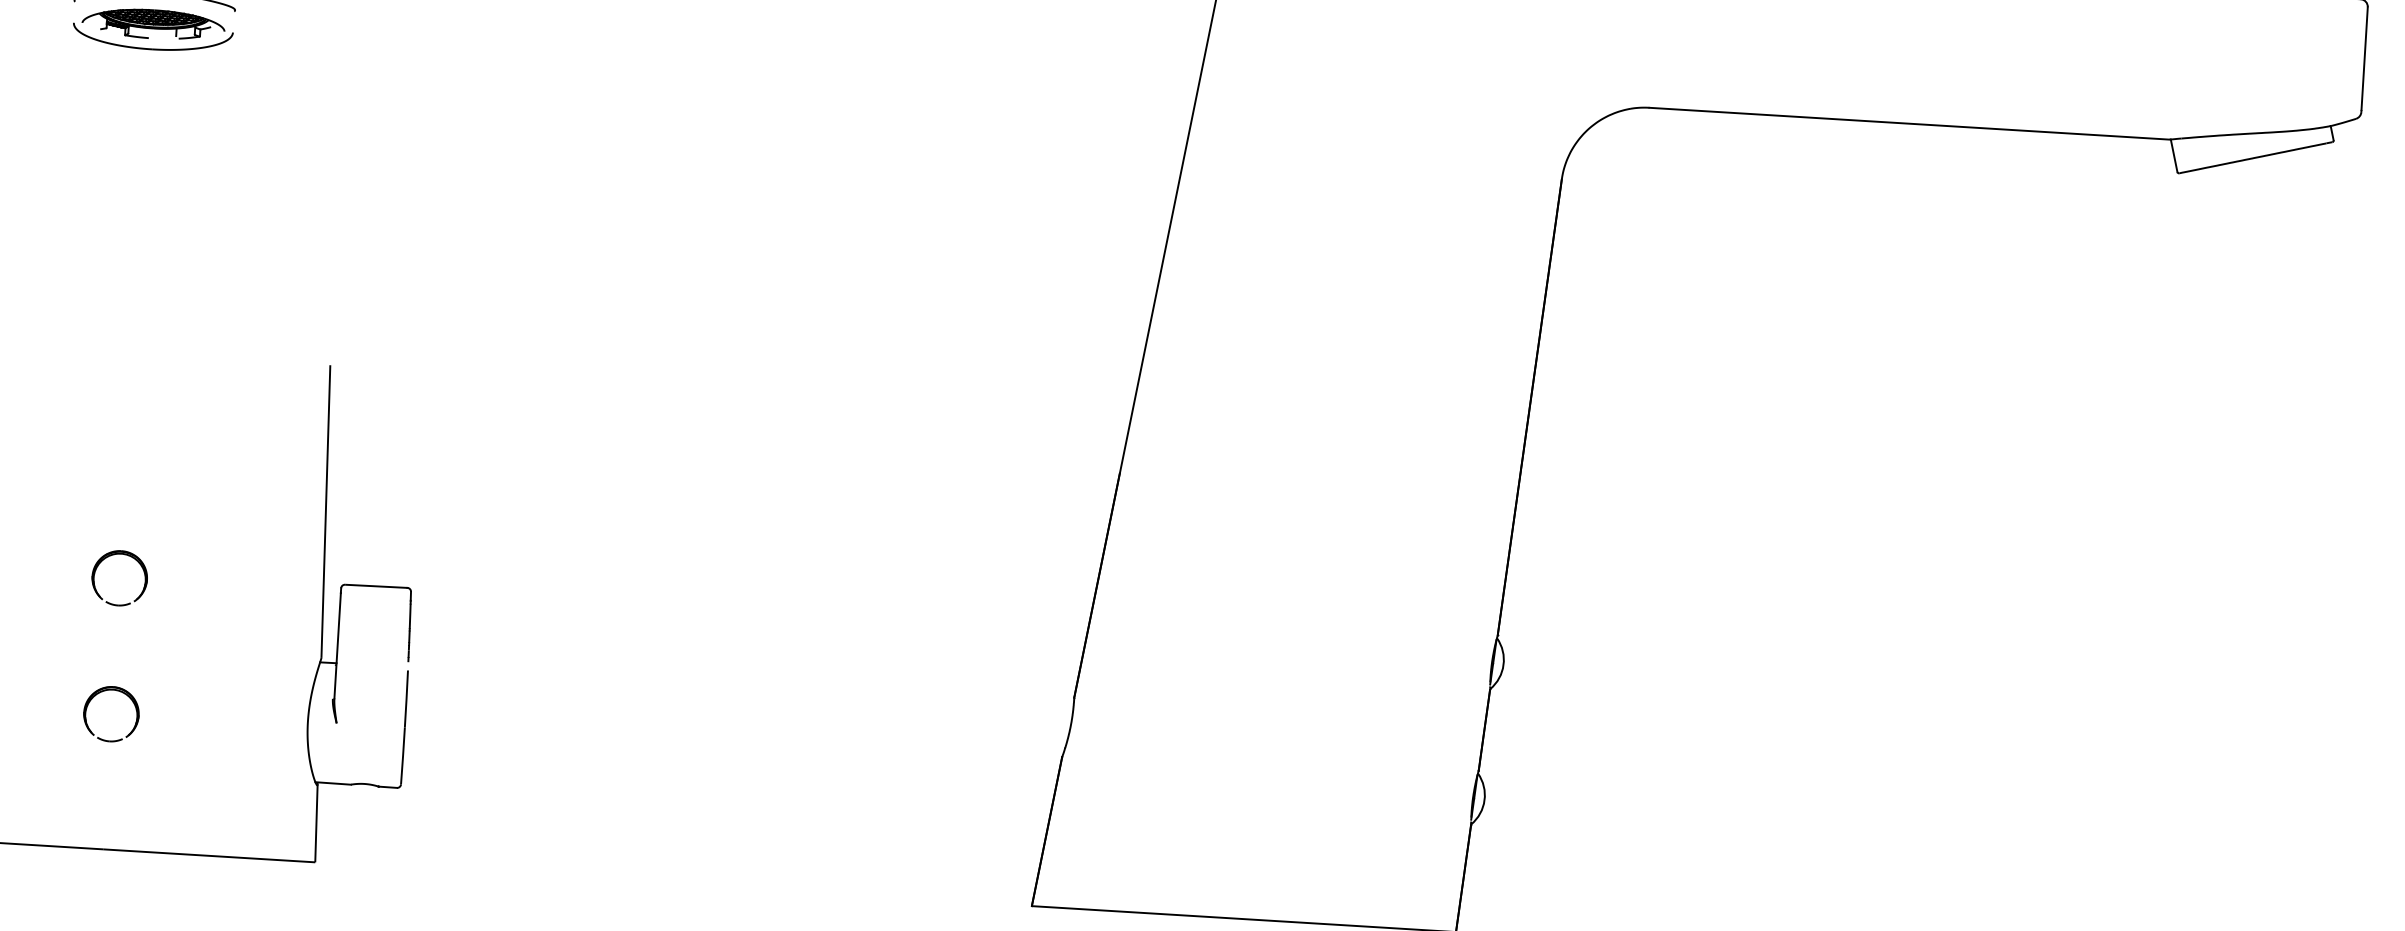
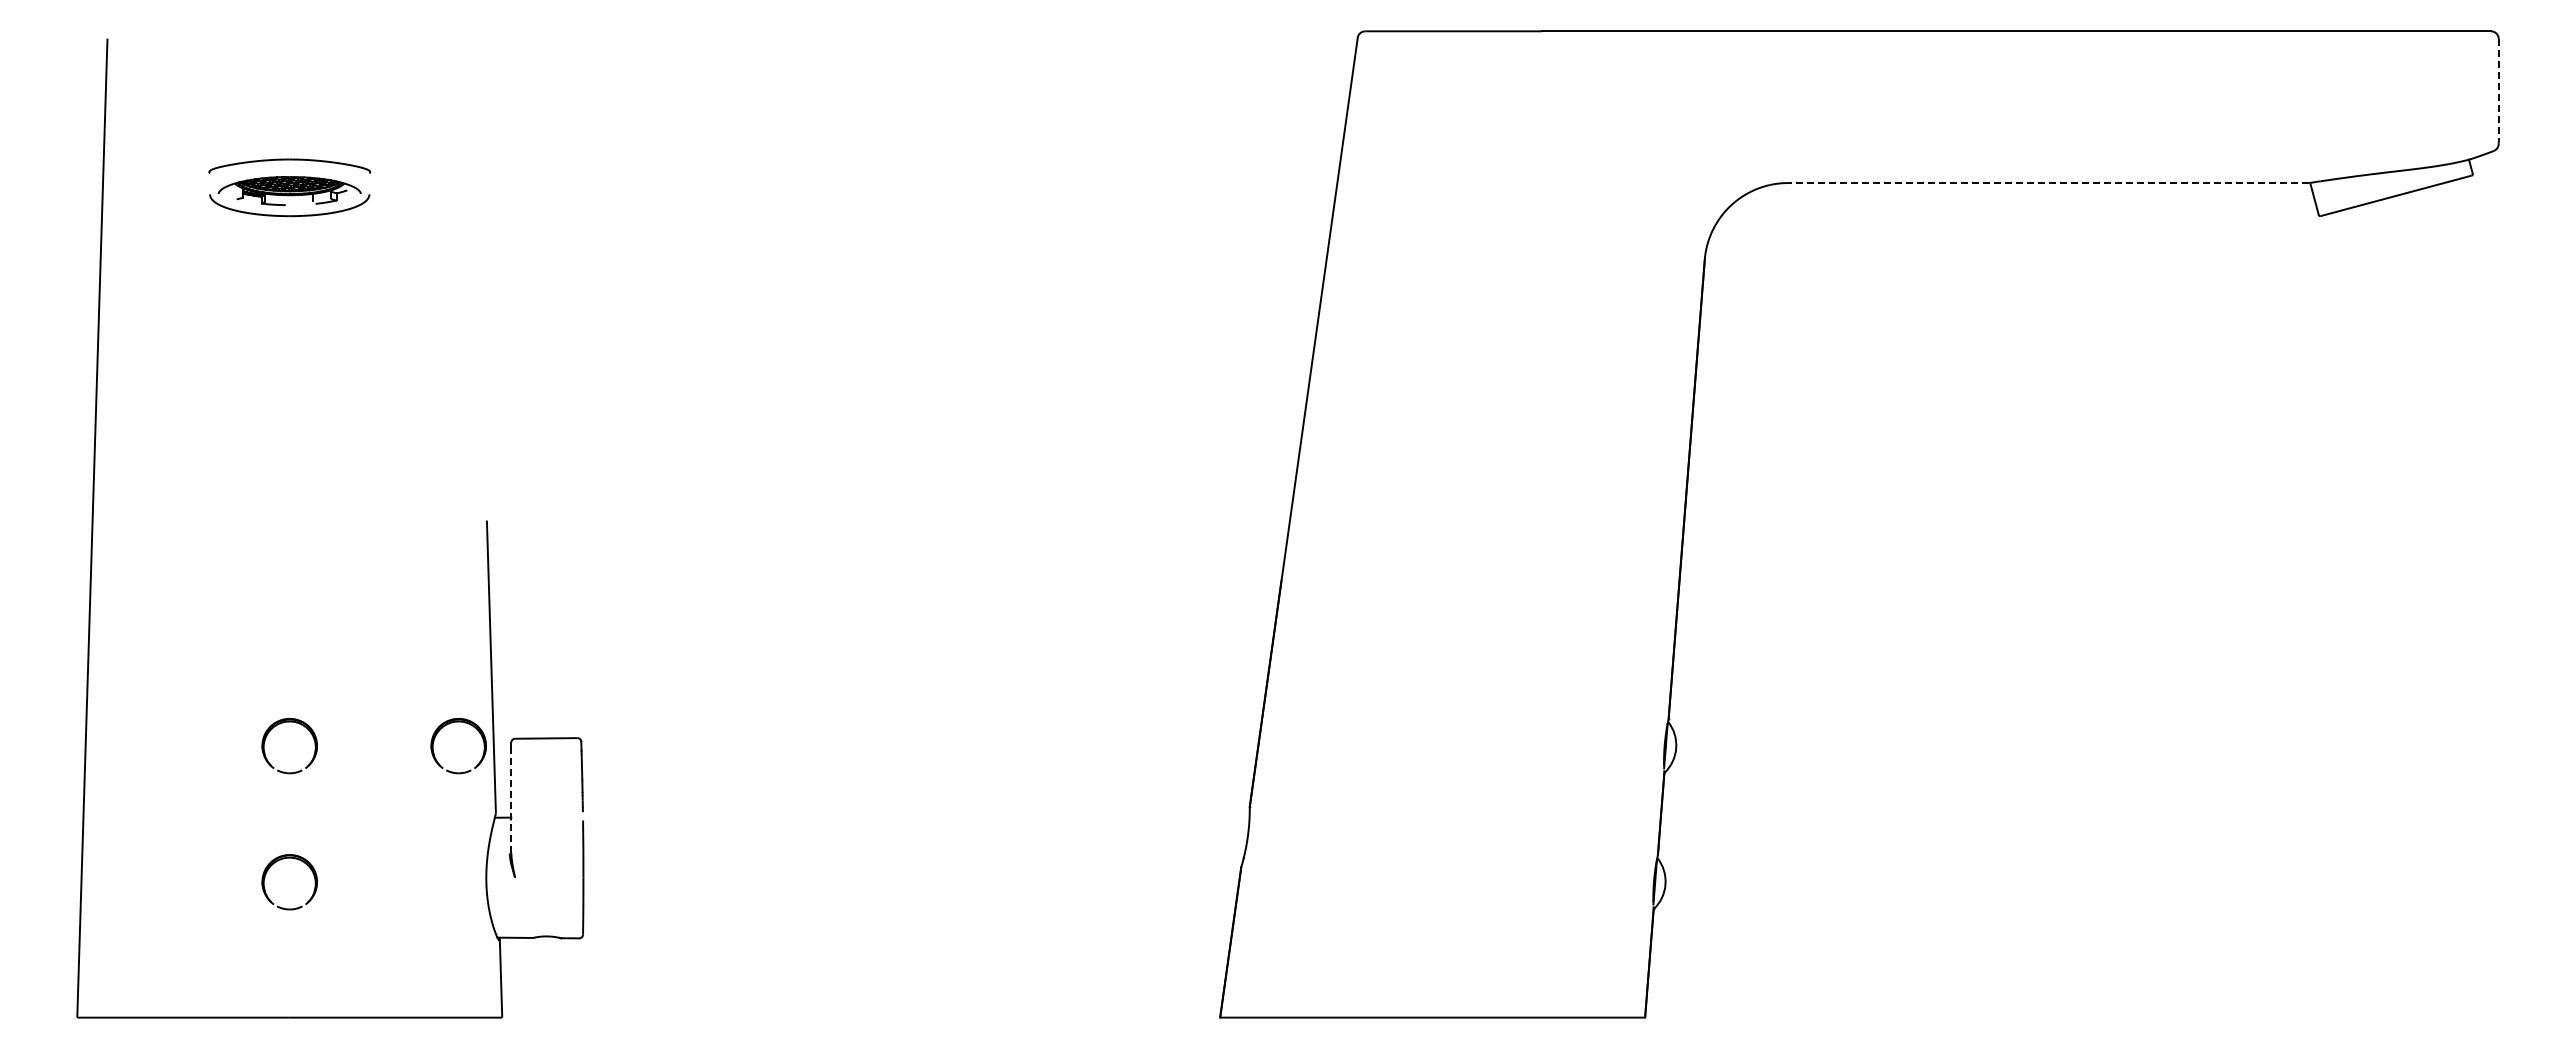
line: (2364, 58) -> (2498, 90), solid -> dashed
line: (1909, 124) -> (2048, 183), solid -> dashed
part: (283, 565) -> (452, 723), added
line: (337, 646) -> (511, 800), solid -> dashed

